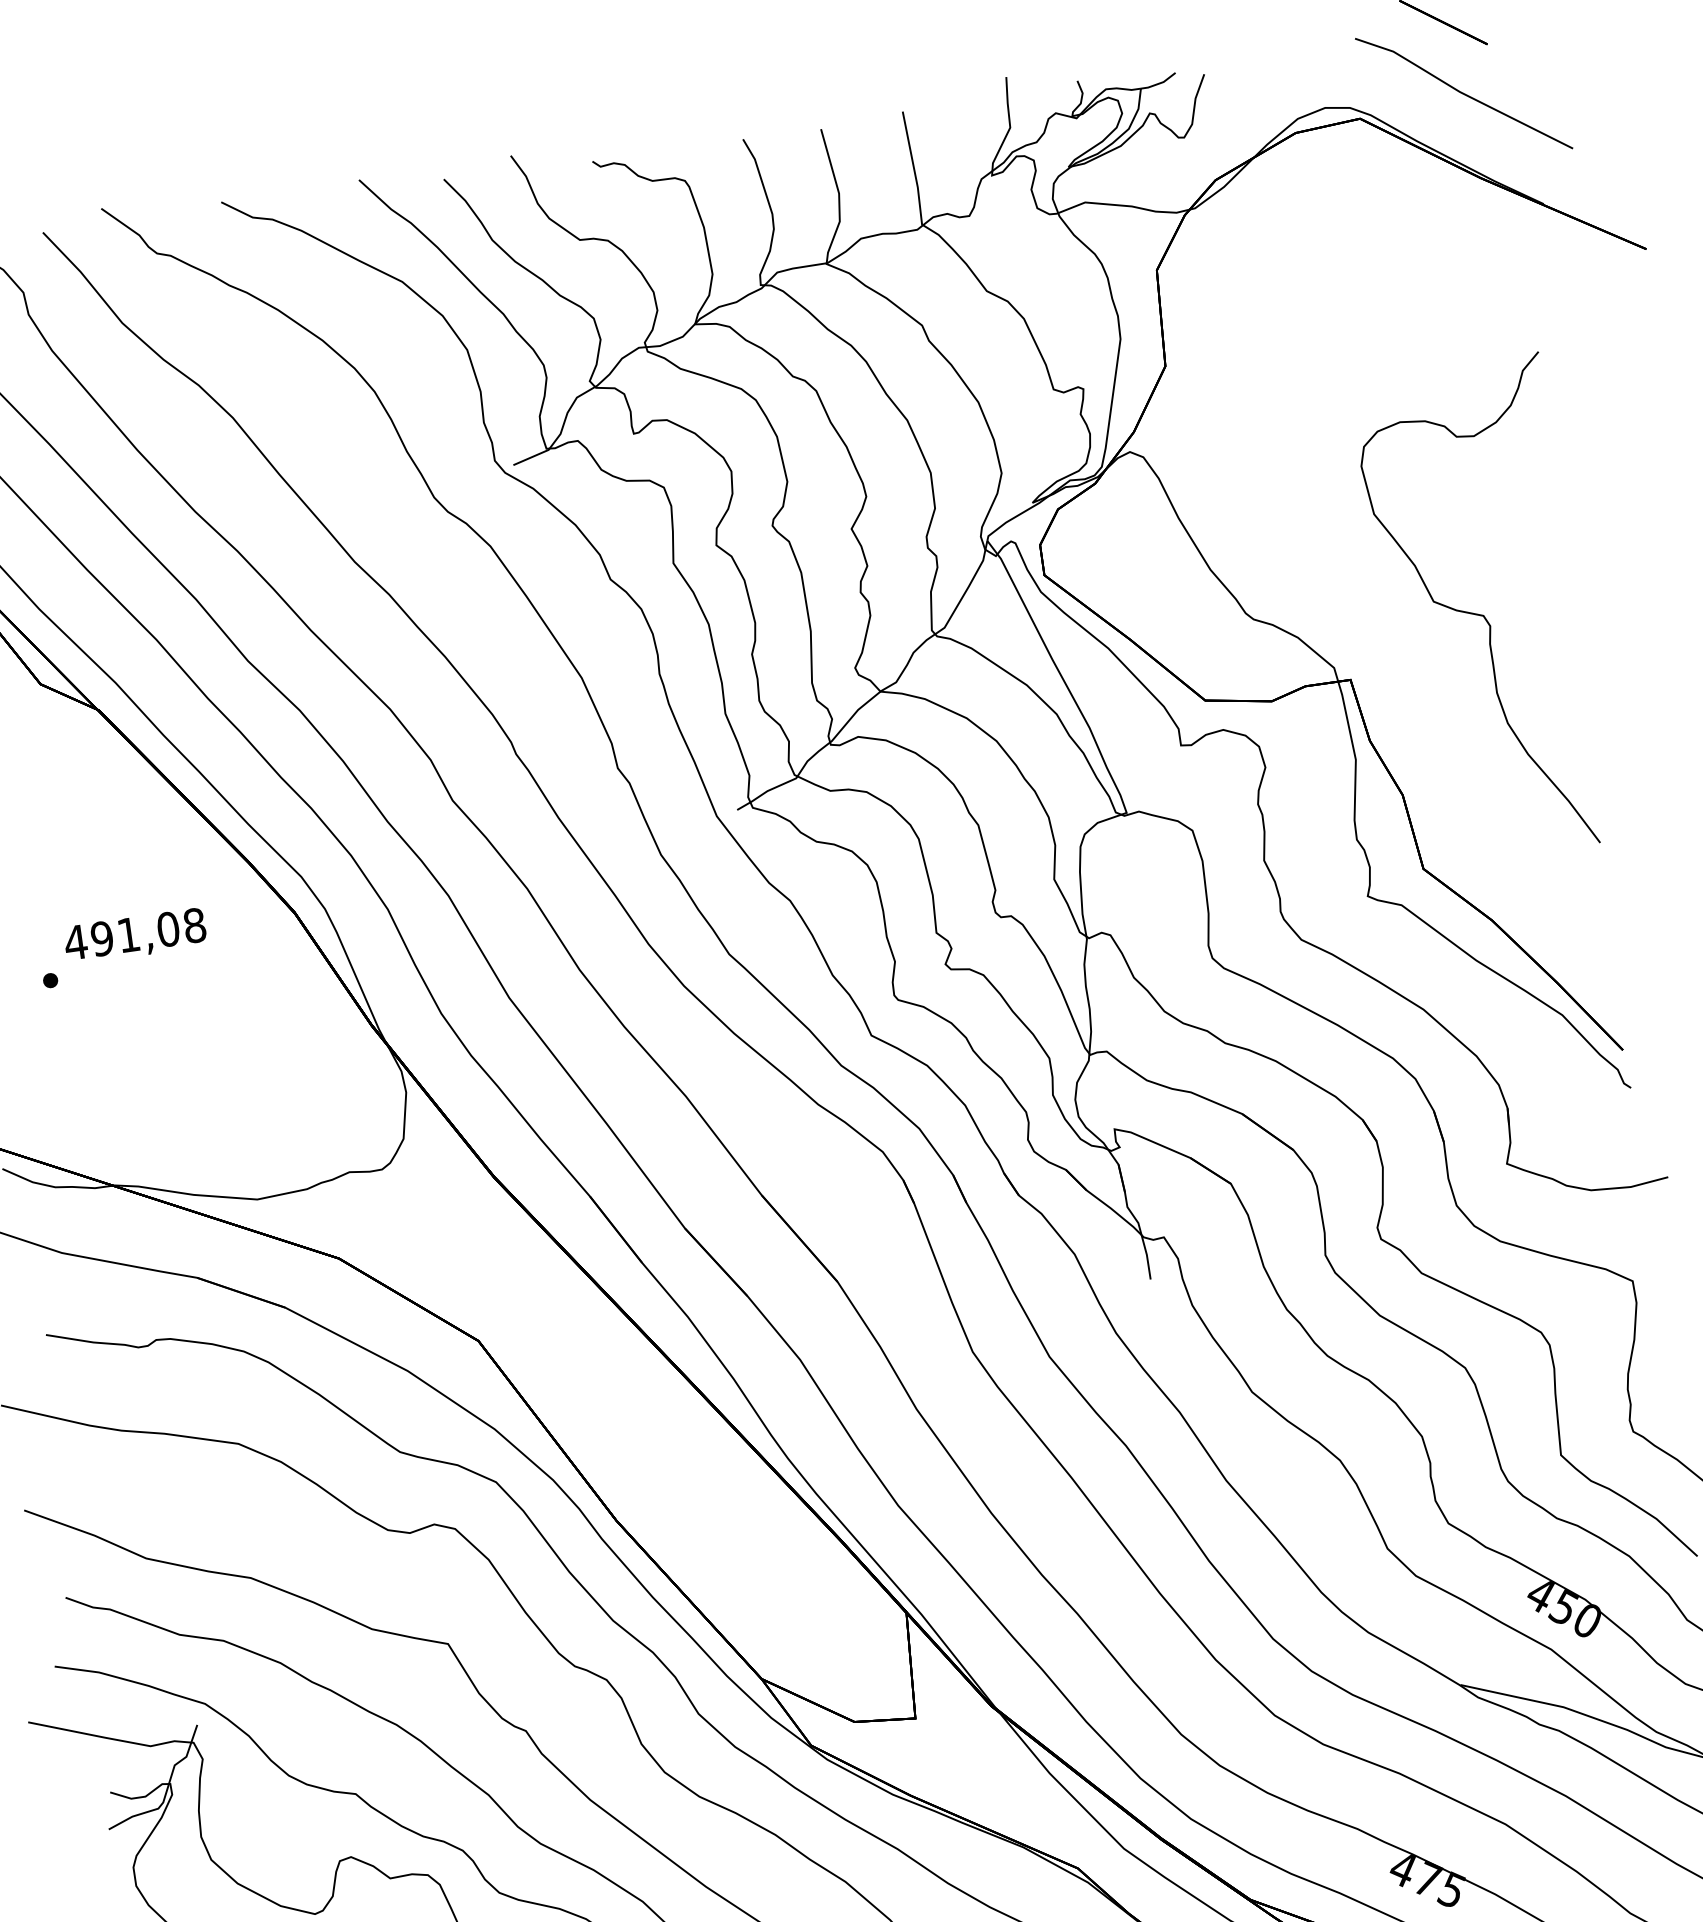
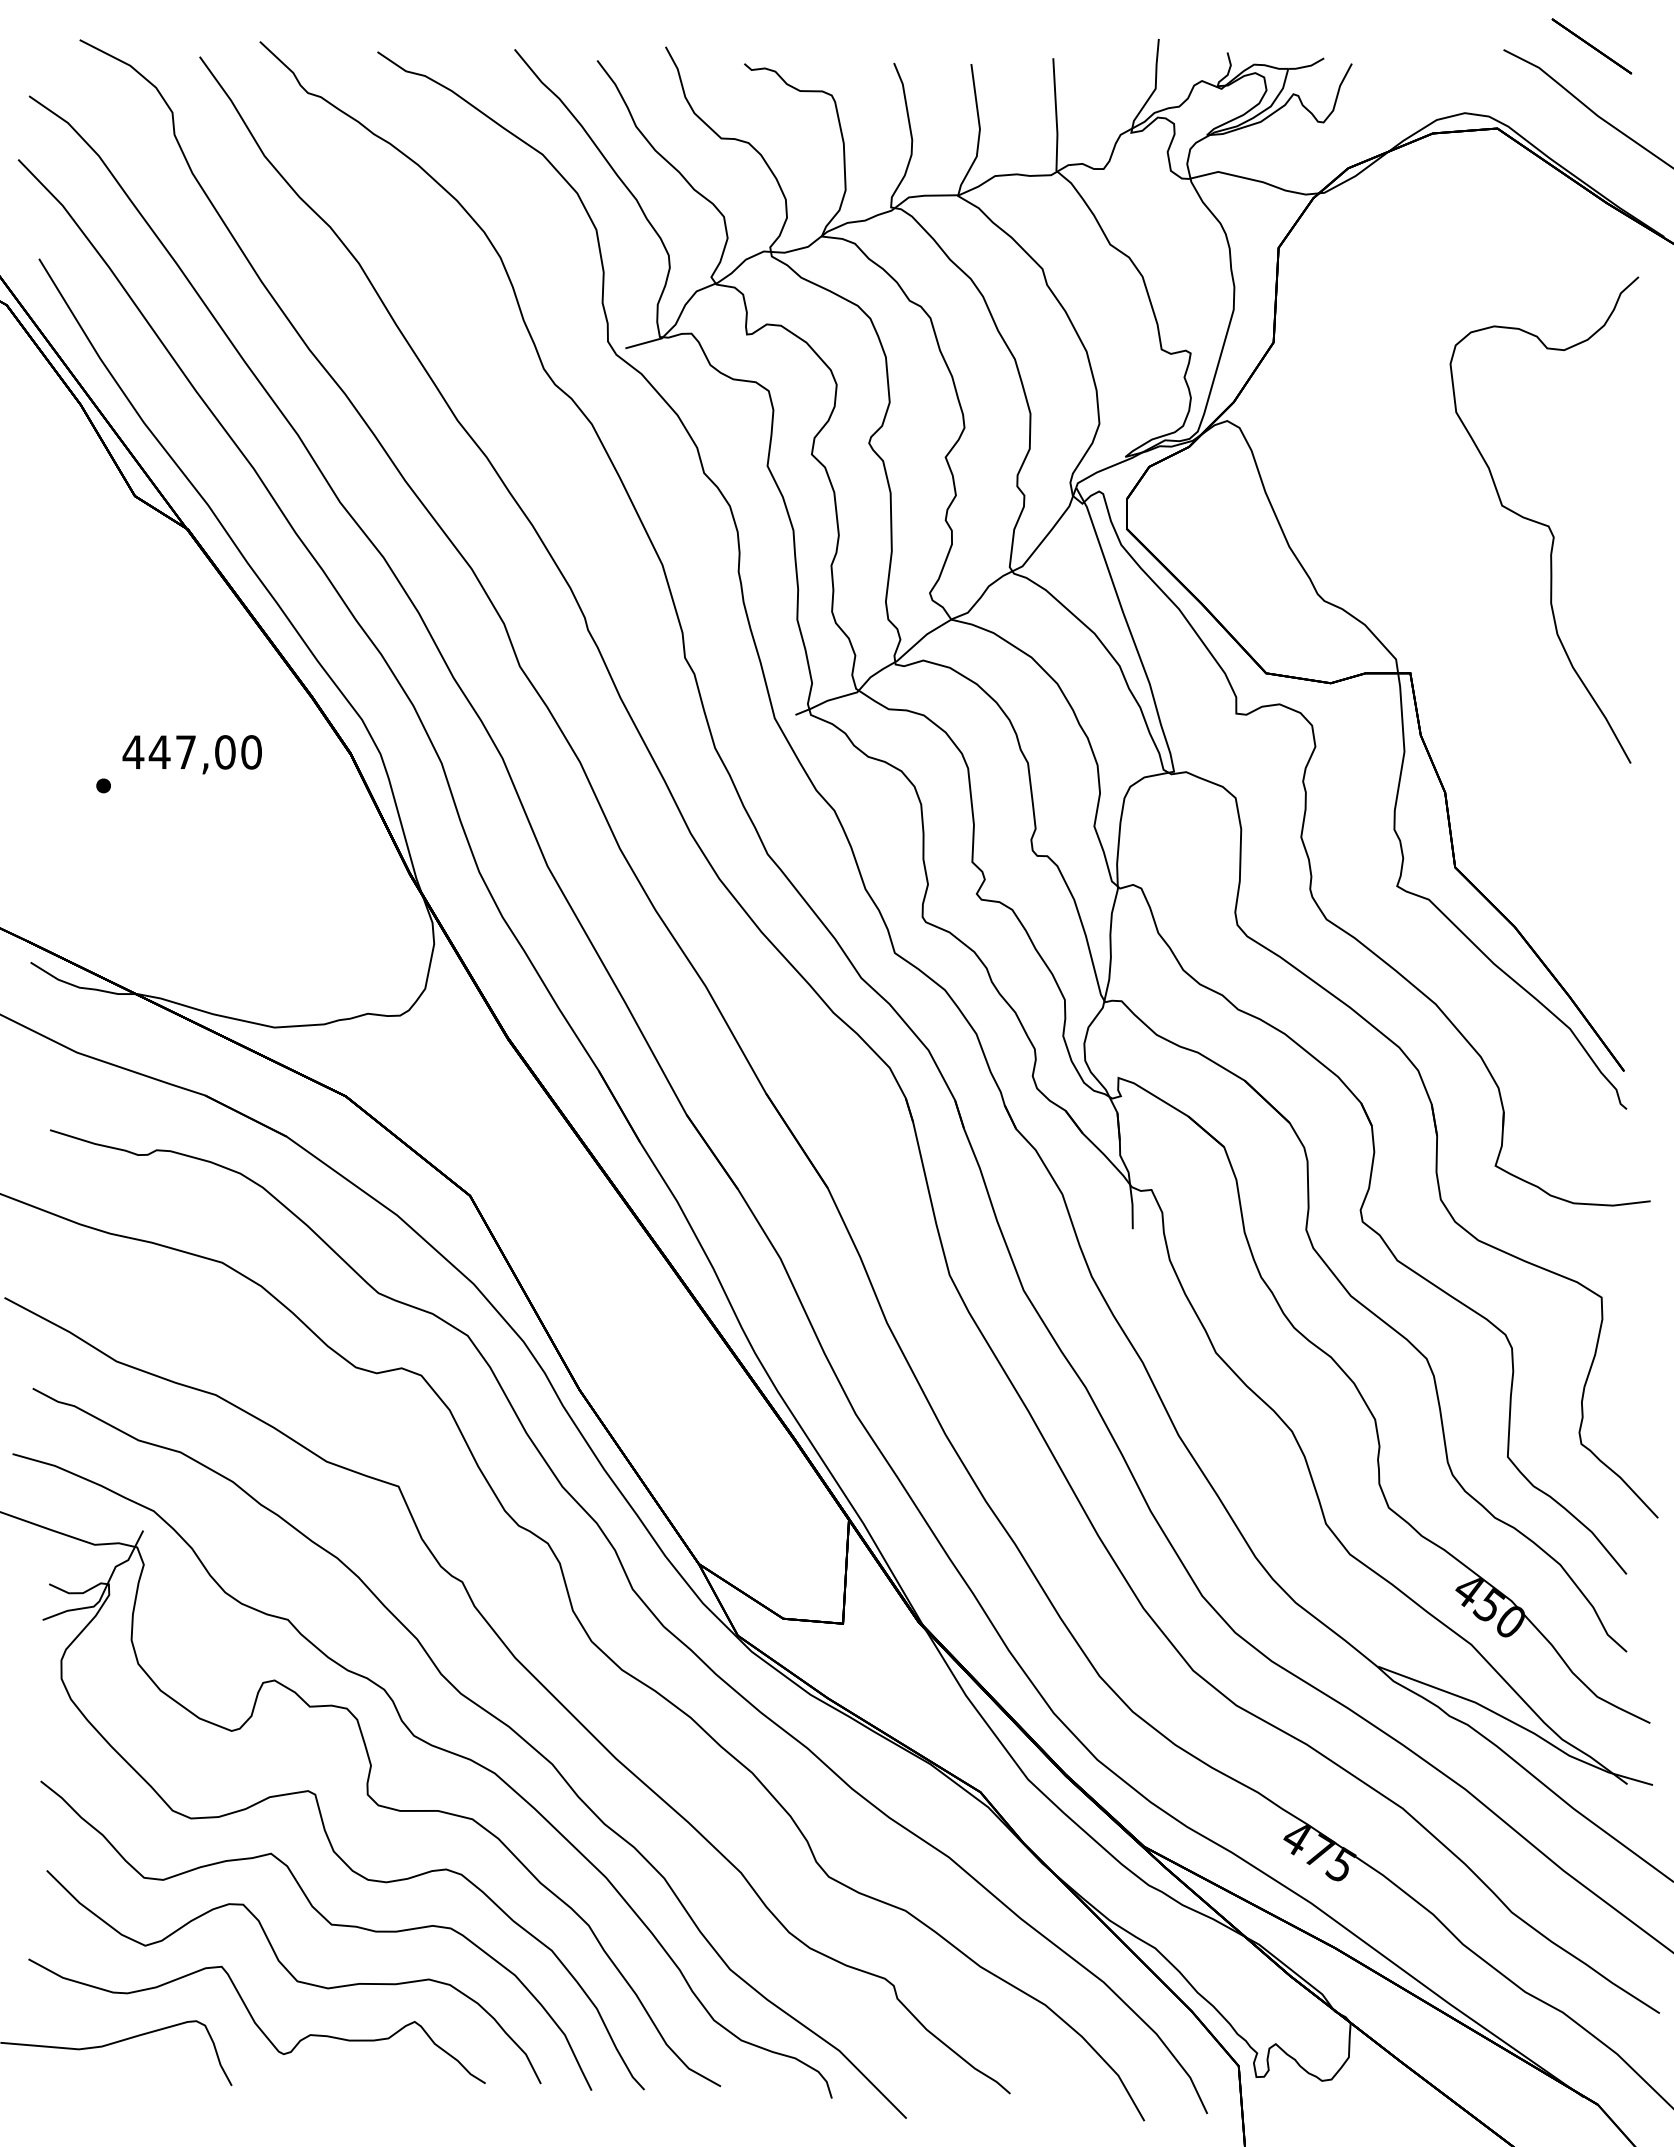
curve: (1477, 613) -> (1543, 523), moved
text: (147, 932) -> (204, 752), 491,08 -> 447,00

